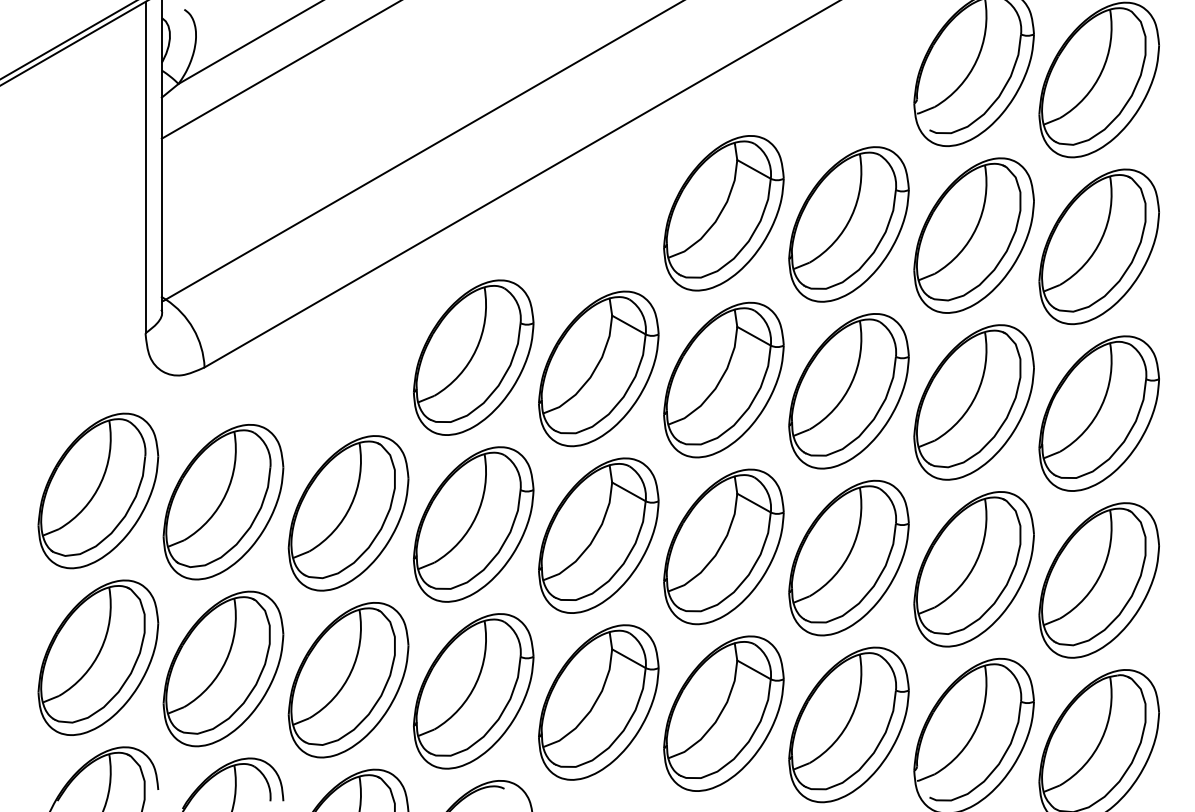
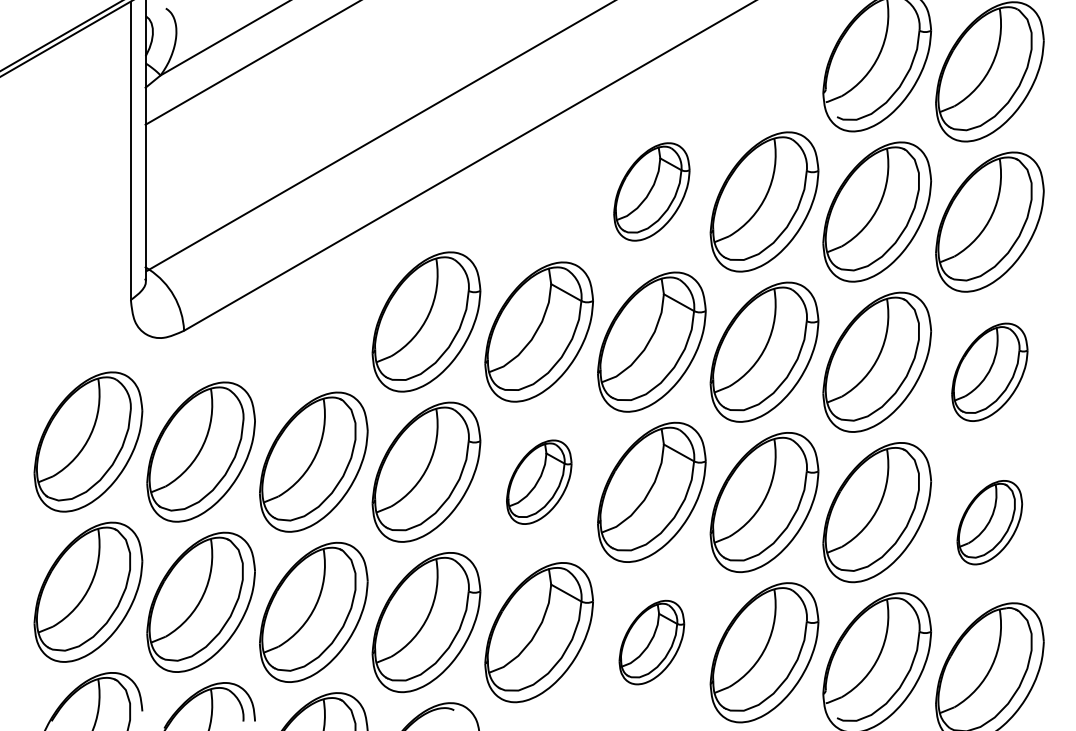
part: (723, 213) -> (651, 192), size x0.7
part: (1098, 413) -> (989, 372), size x0.7
part: (598, 535) -> (538, 482), size x0.6
part: (1098, 580) -> (989, 522), size x0.6
part: (723, 713) -> (651, 642), size x0.6

